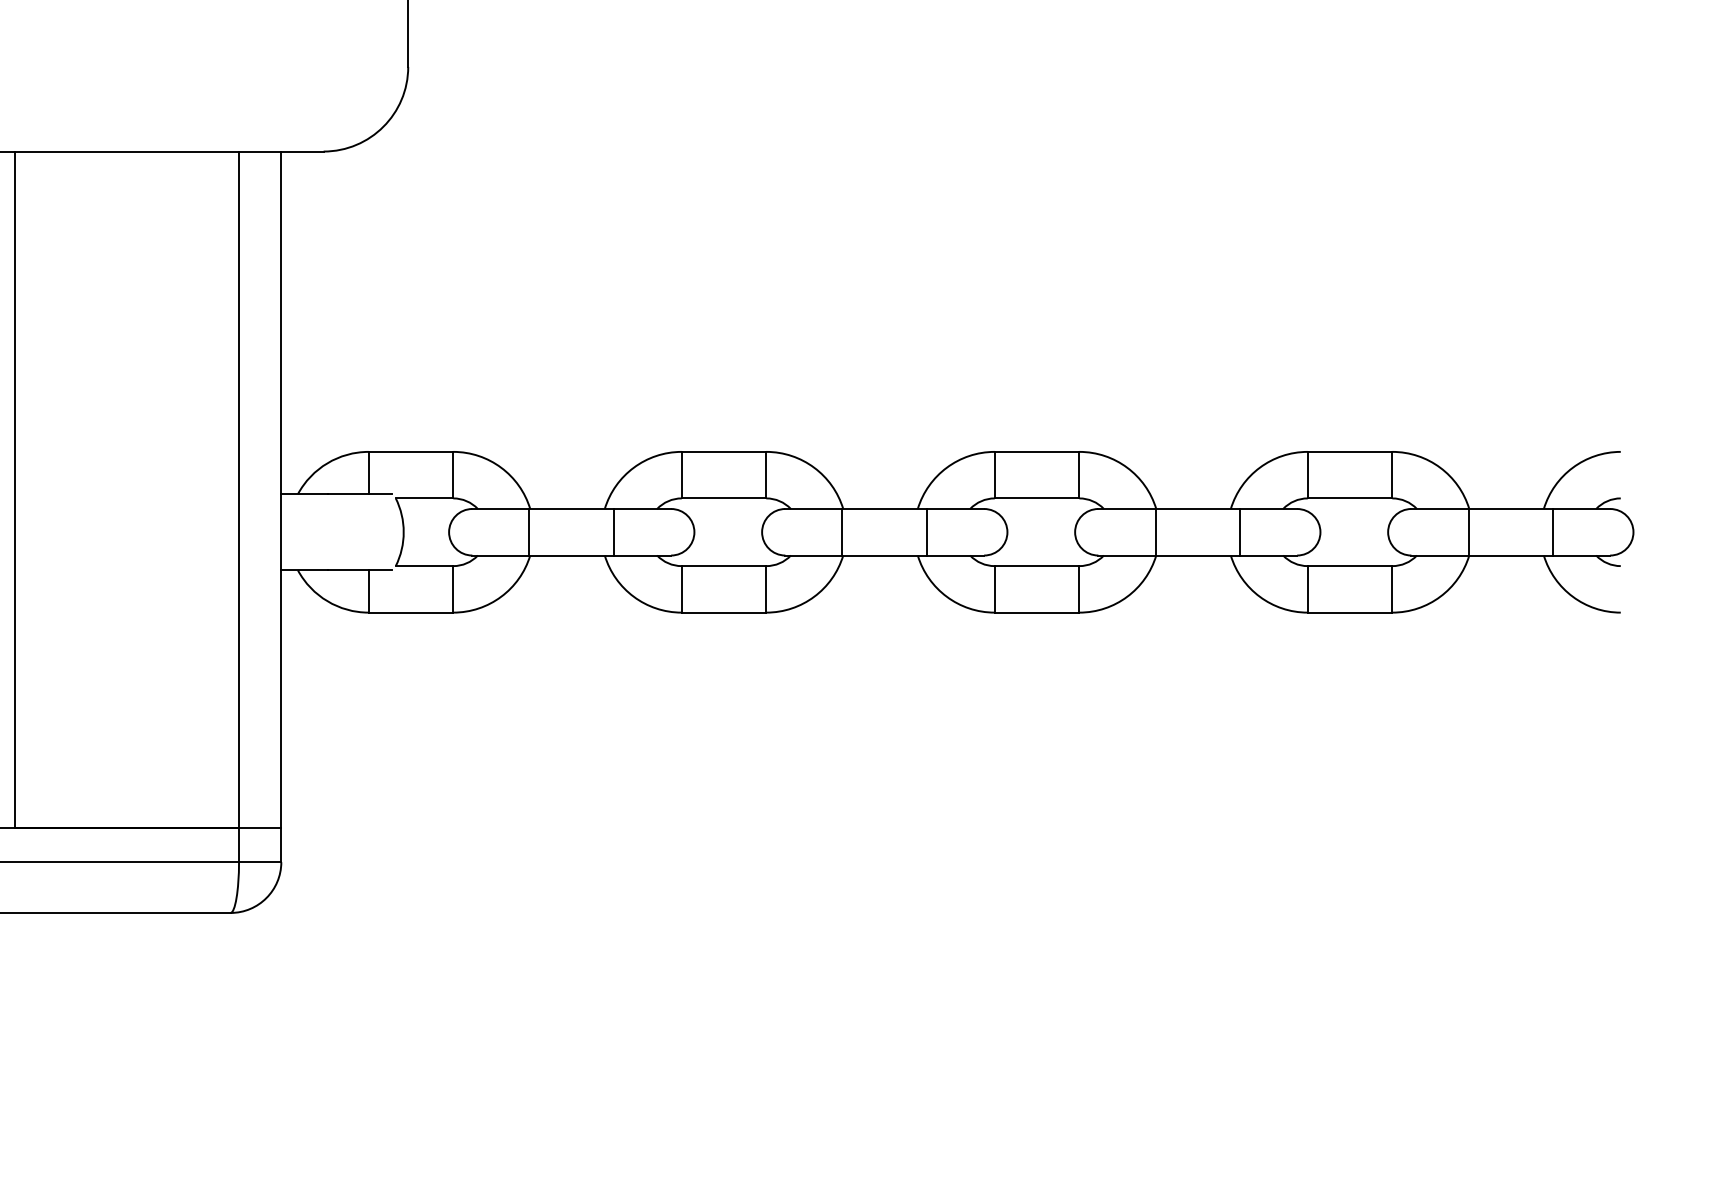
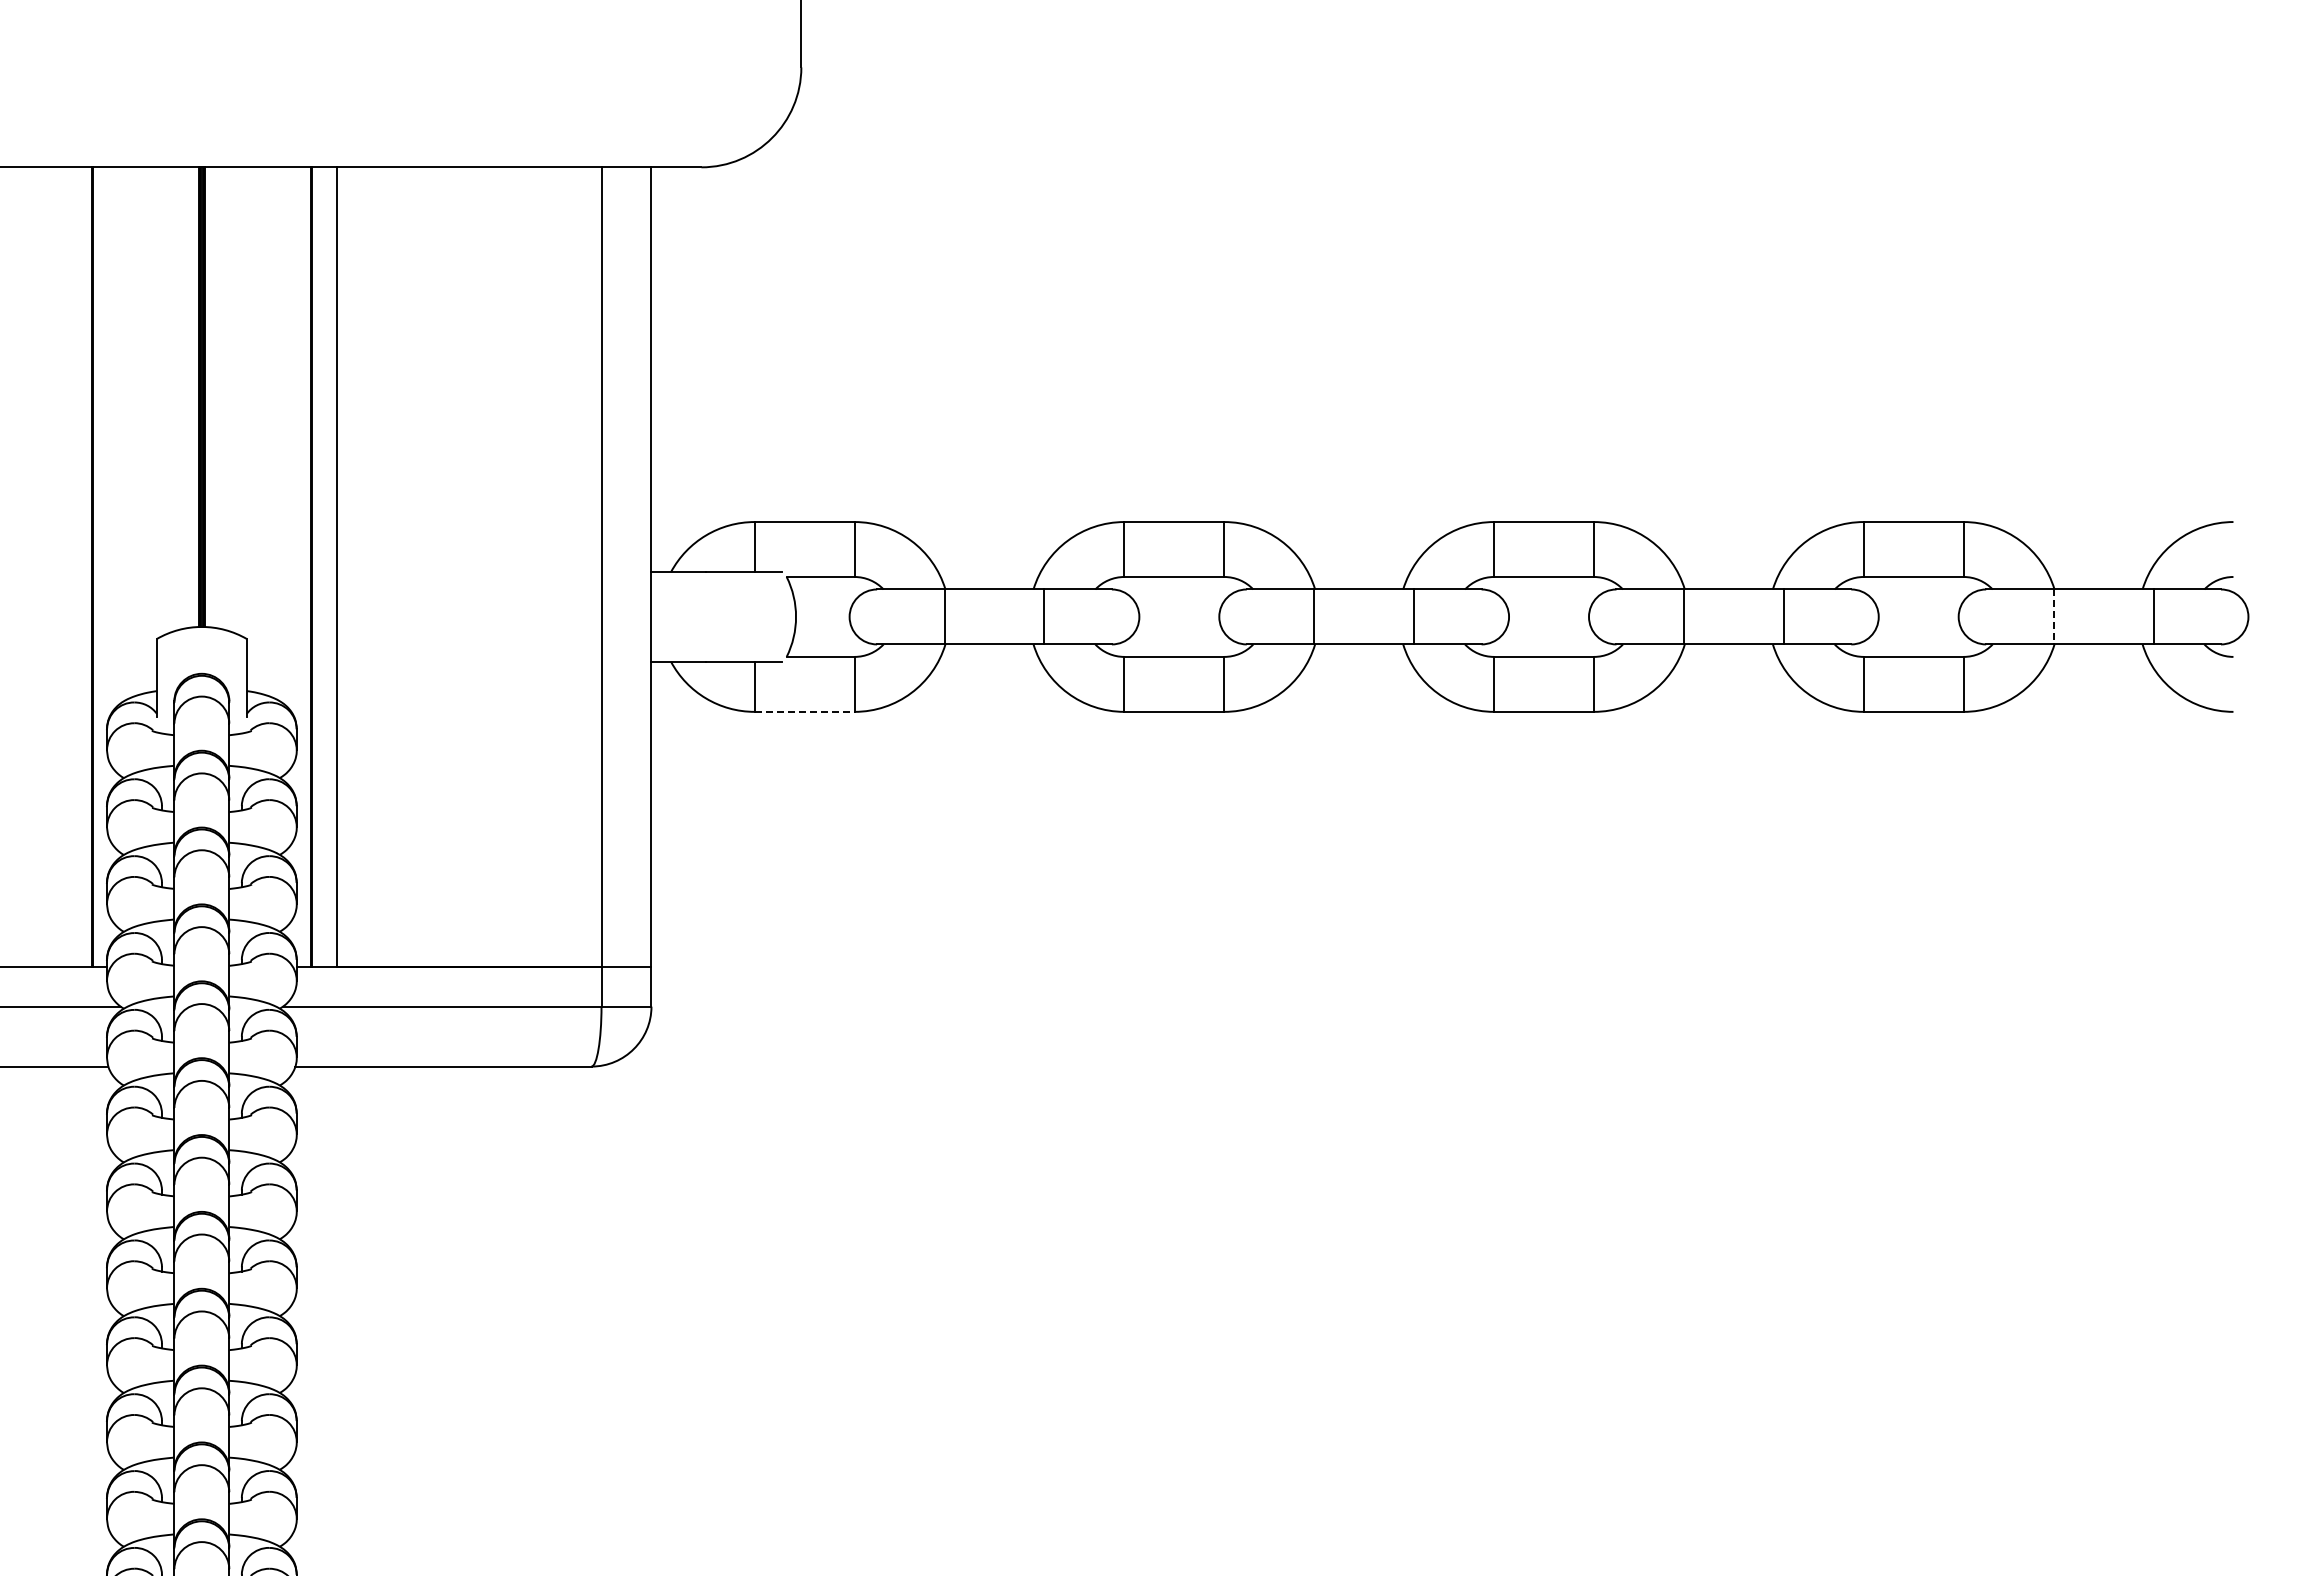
line: (1468, 532) -> (2053, 617), solid -> dashed
line: (410, 612) -> (804, 711), solid -> dashed

